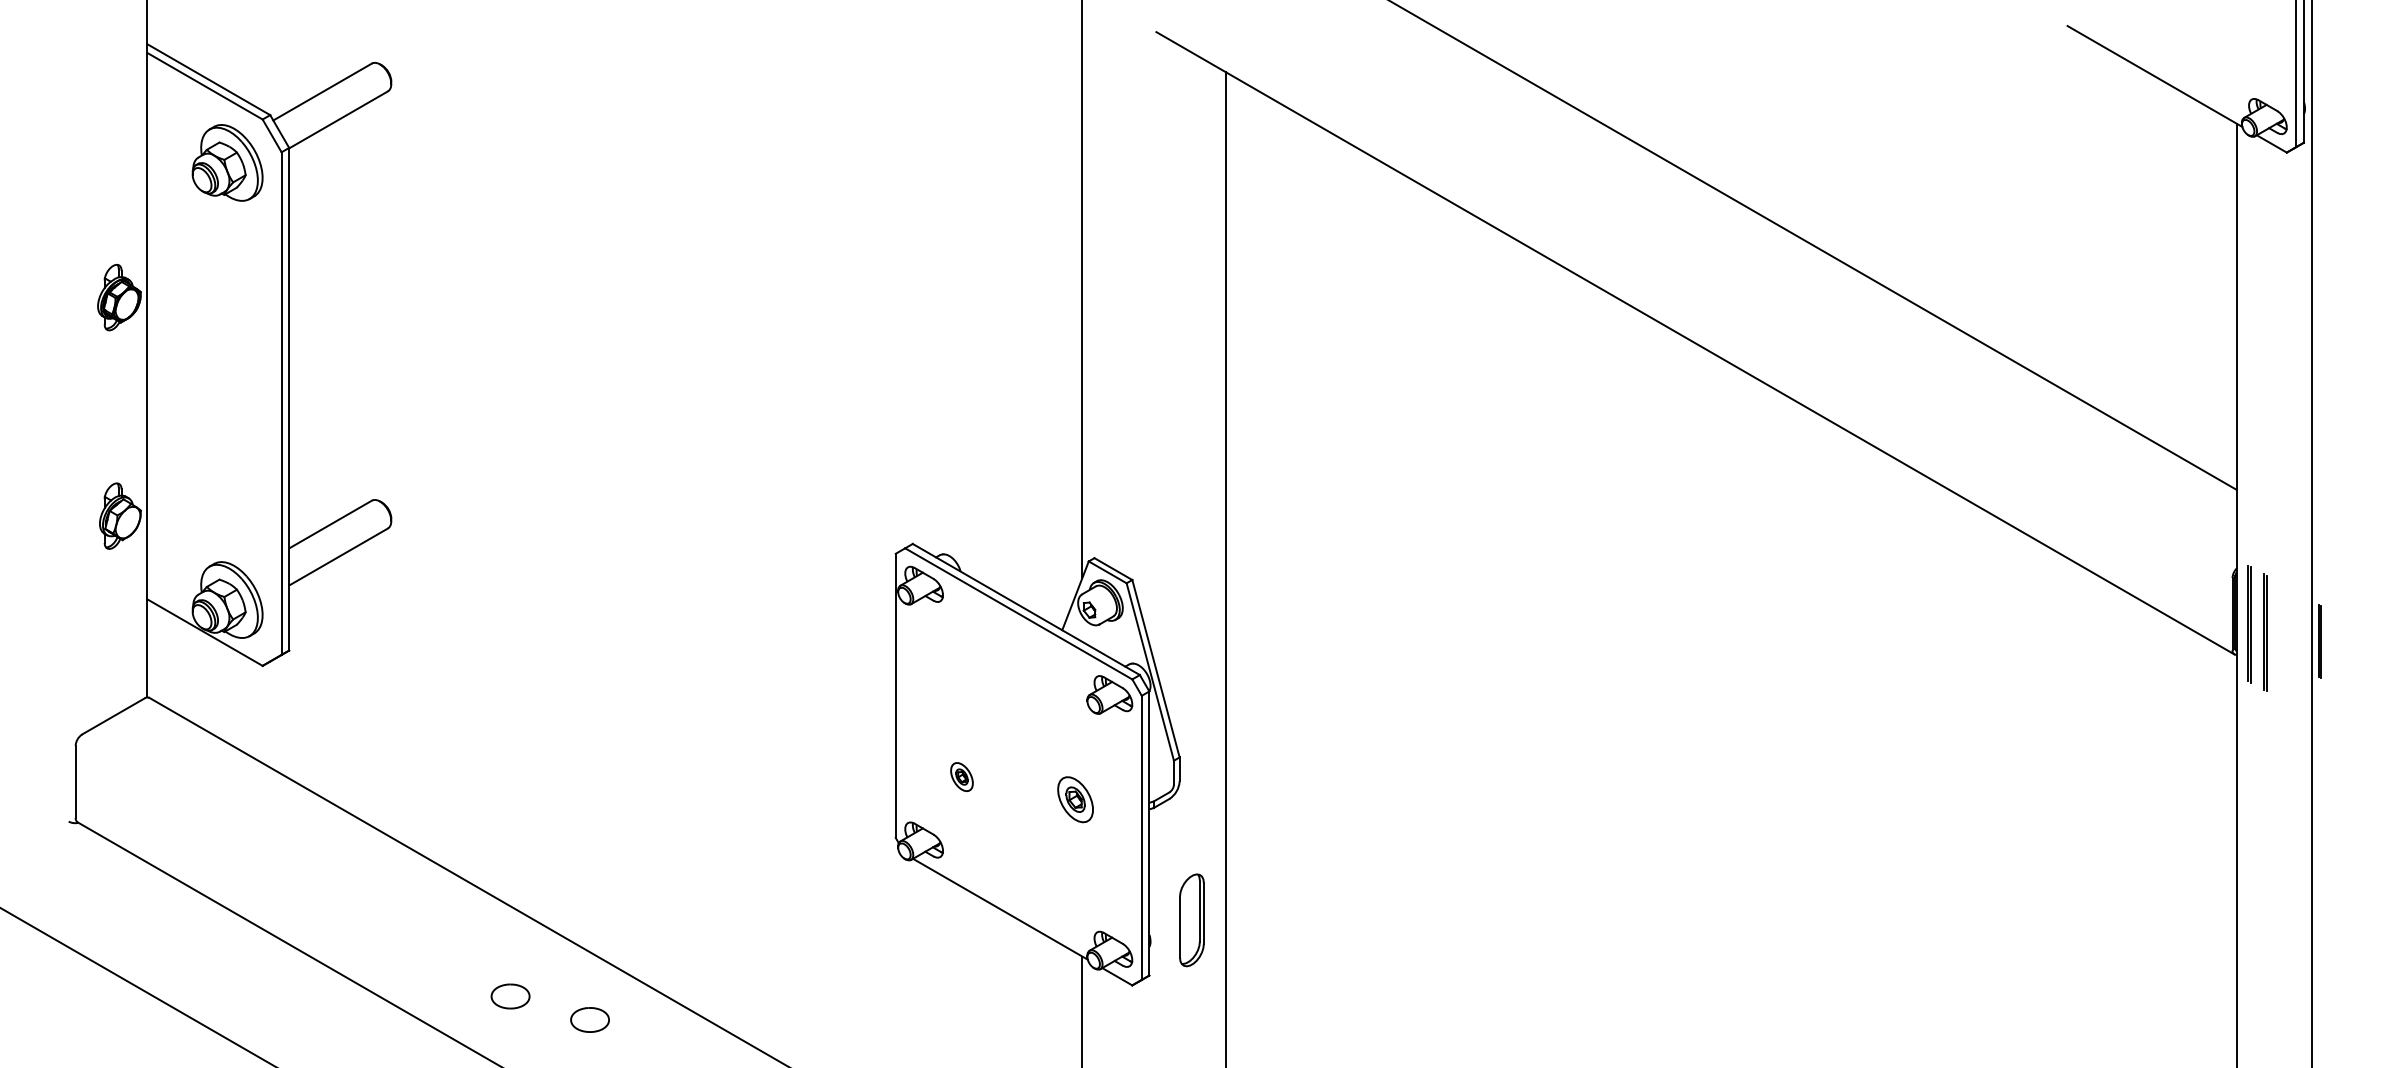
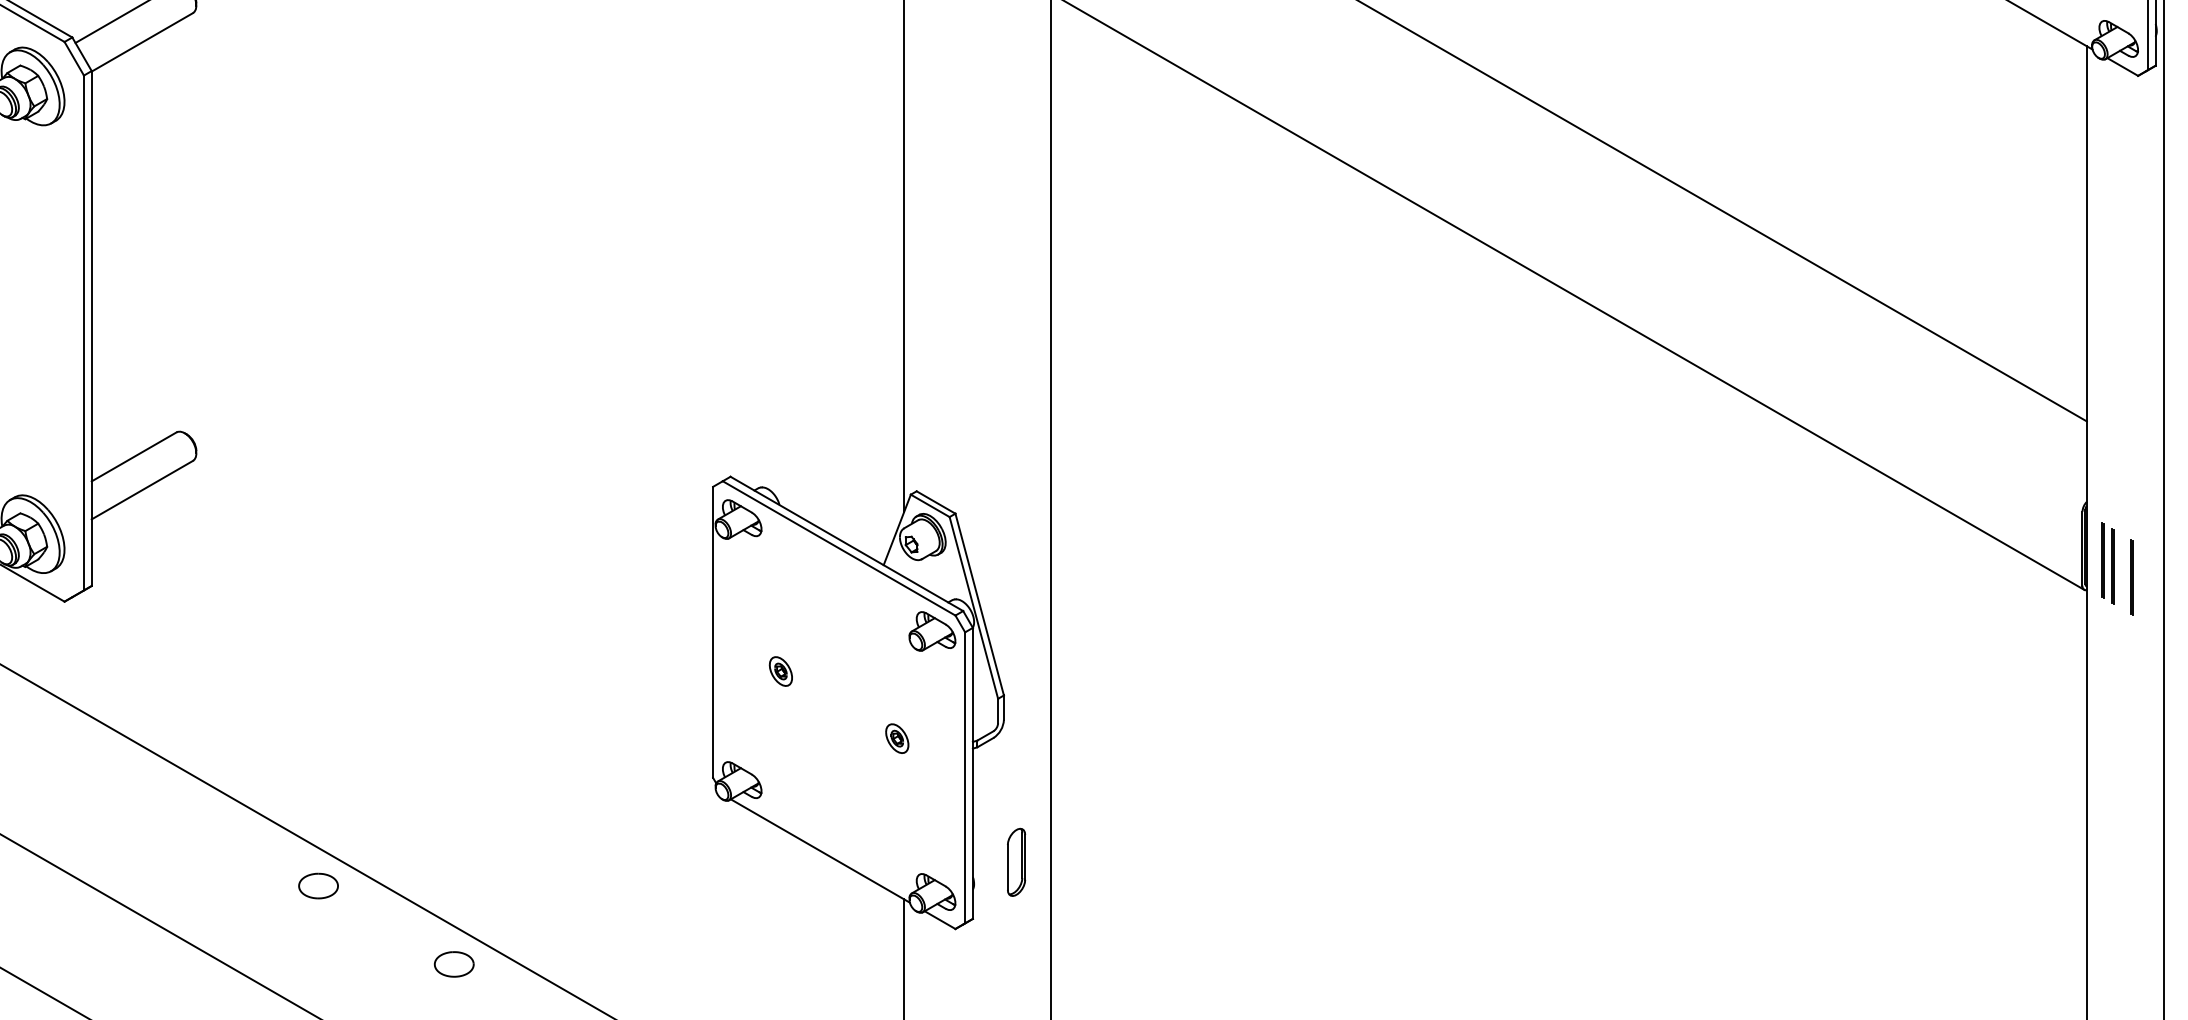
part: (2257, 628) -> (2108, 563), size x0.62
line: (2319, 641) -> (2131, 577), moved
part: (961, 777) -> (780, 671), moved
part: (1075, 799) -> (897, 738), size x0.62
part: (1191, 920) -> (1016, 862), size x0.71
part: (510, 996) -> (318, 886), moved
part: (589, 1019) -> (453, 963), moved

